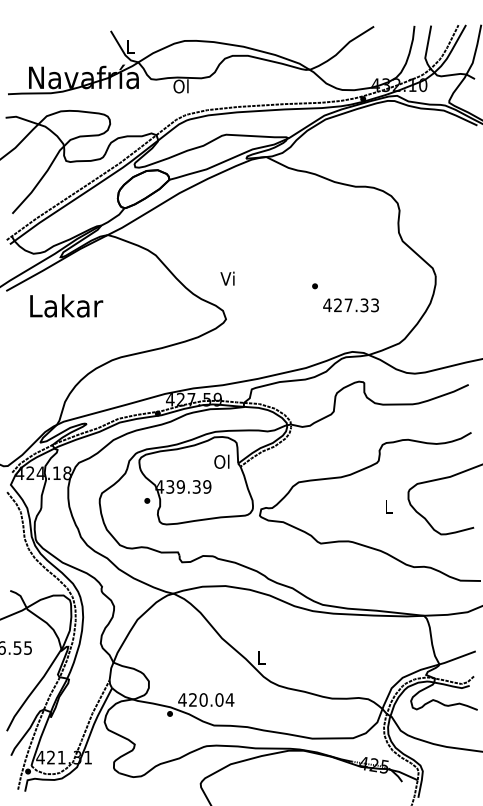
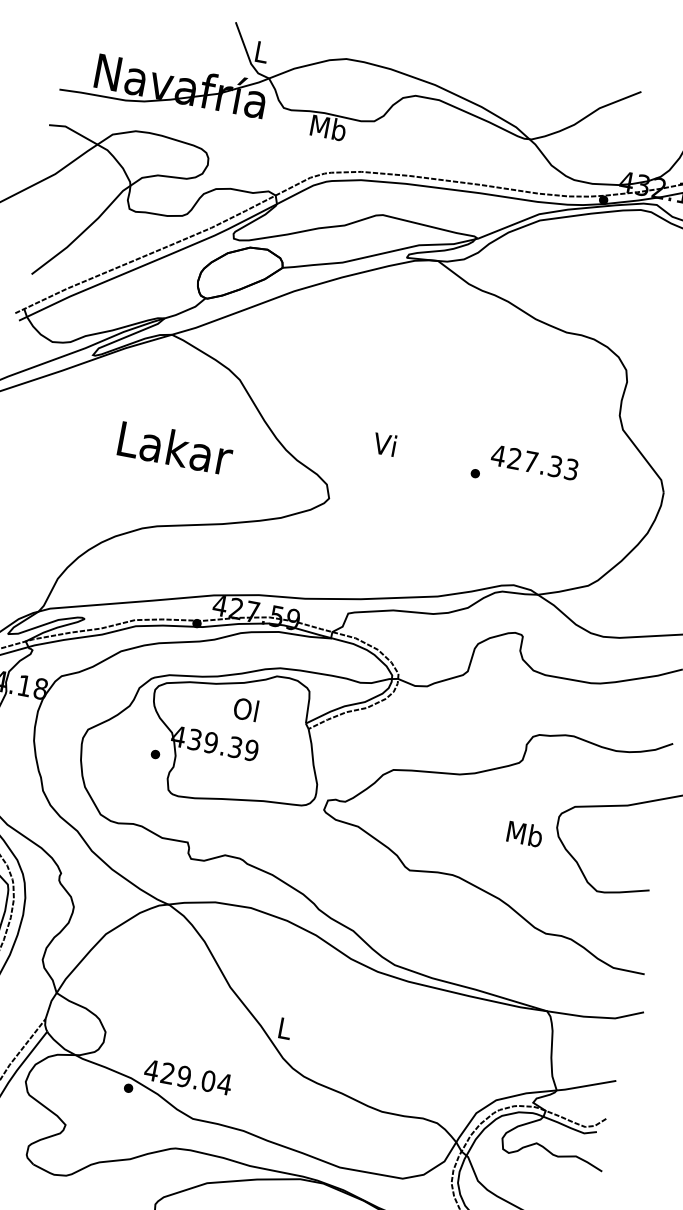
text: (181, 86) -> (328, 128), Ol -> Mb
text: (227, 278) -> (384, 444), moved
text: (66, 305) -> (175, 447), moved
text: (350, 305) -> (533, 462), moved
text: (221, 461) -> (245, 708), moved
text: (389, 506) -> (525, 833), L -> Mb
text: (203, 699) -> (184, 1075), 420.04 -> 429.04

